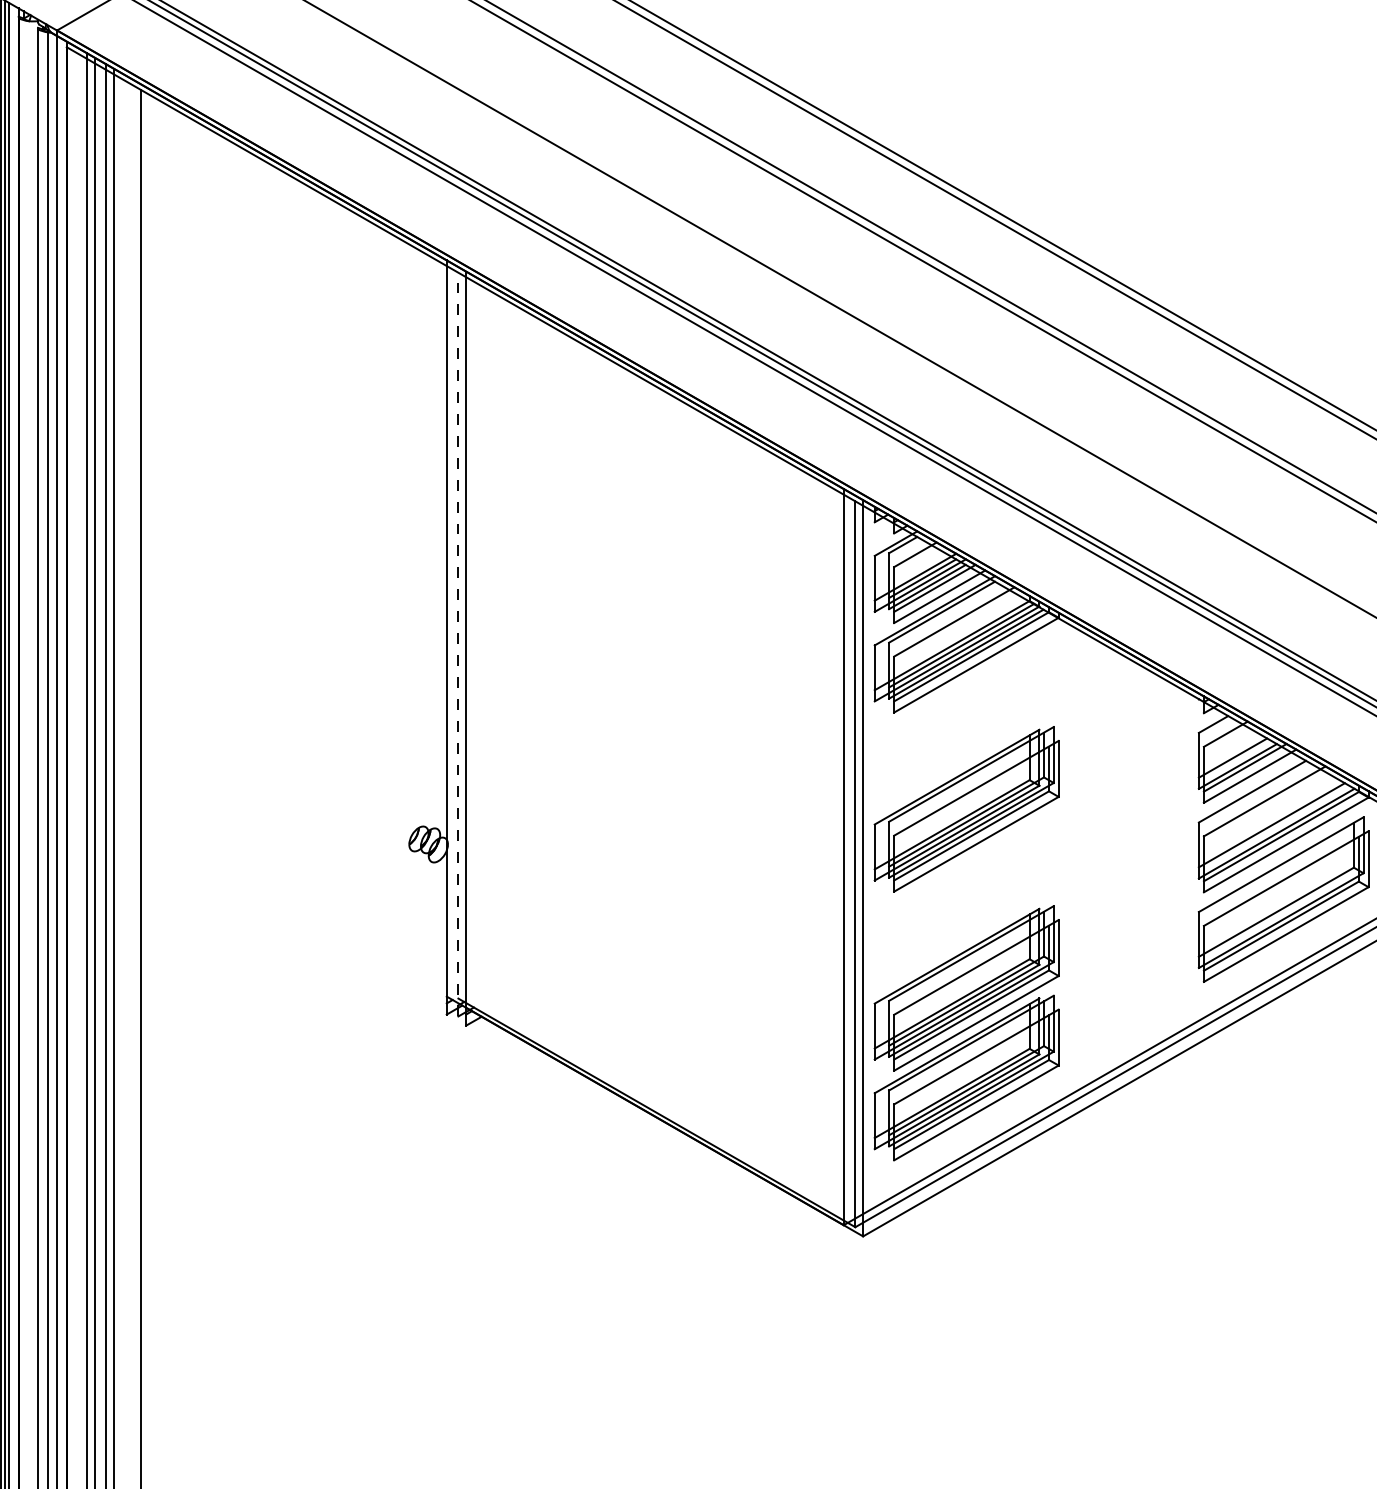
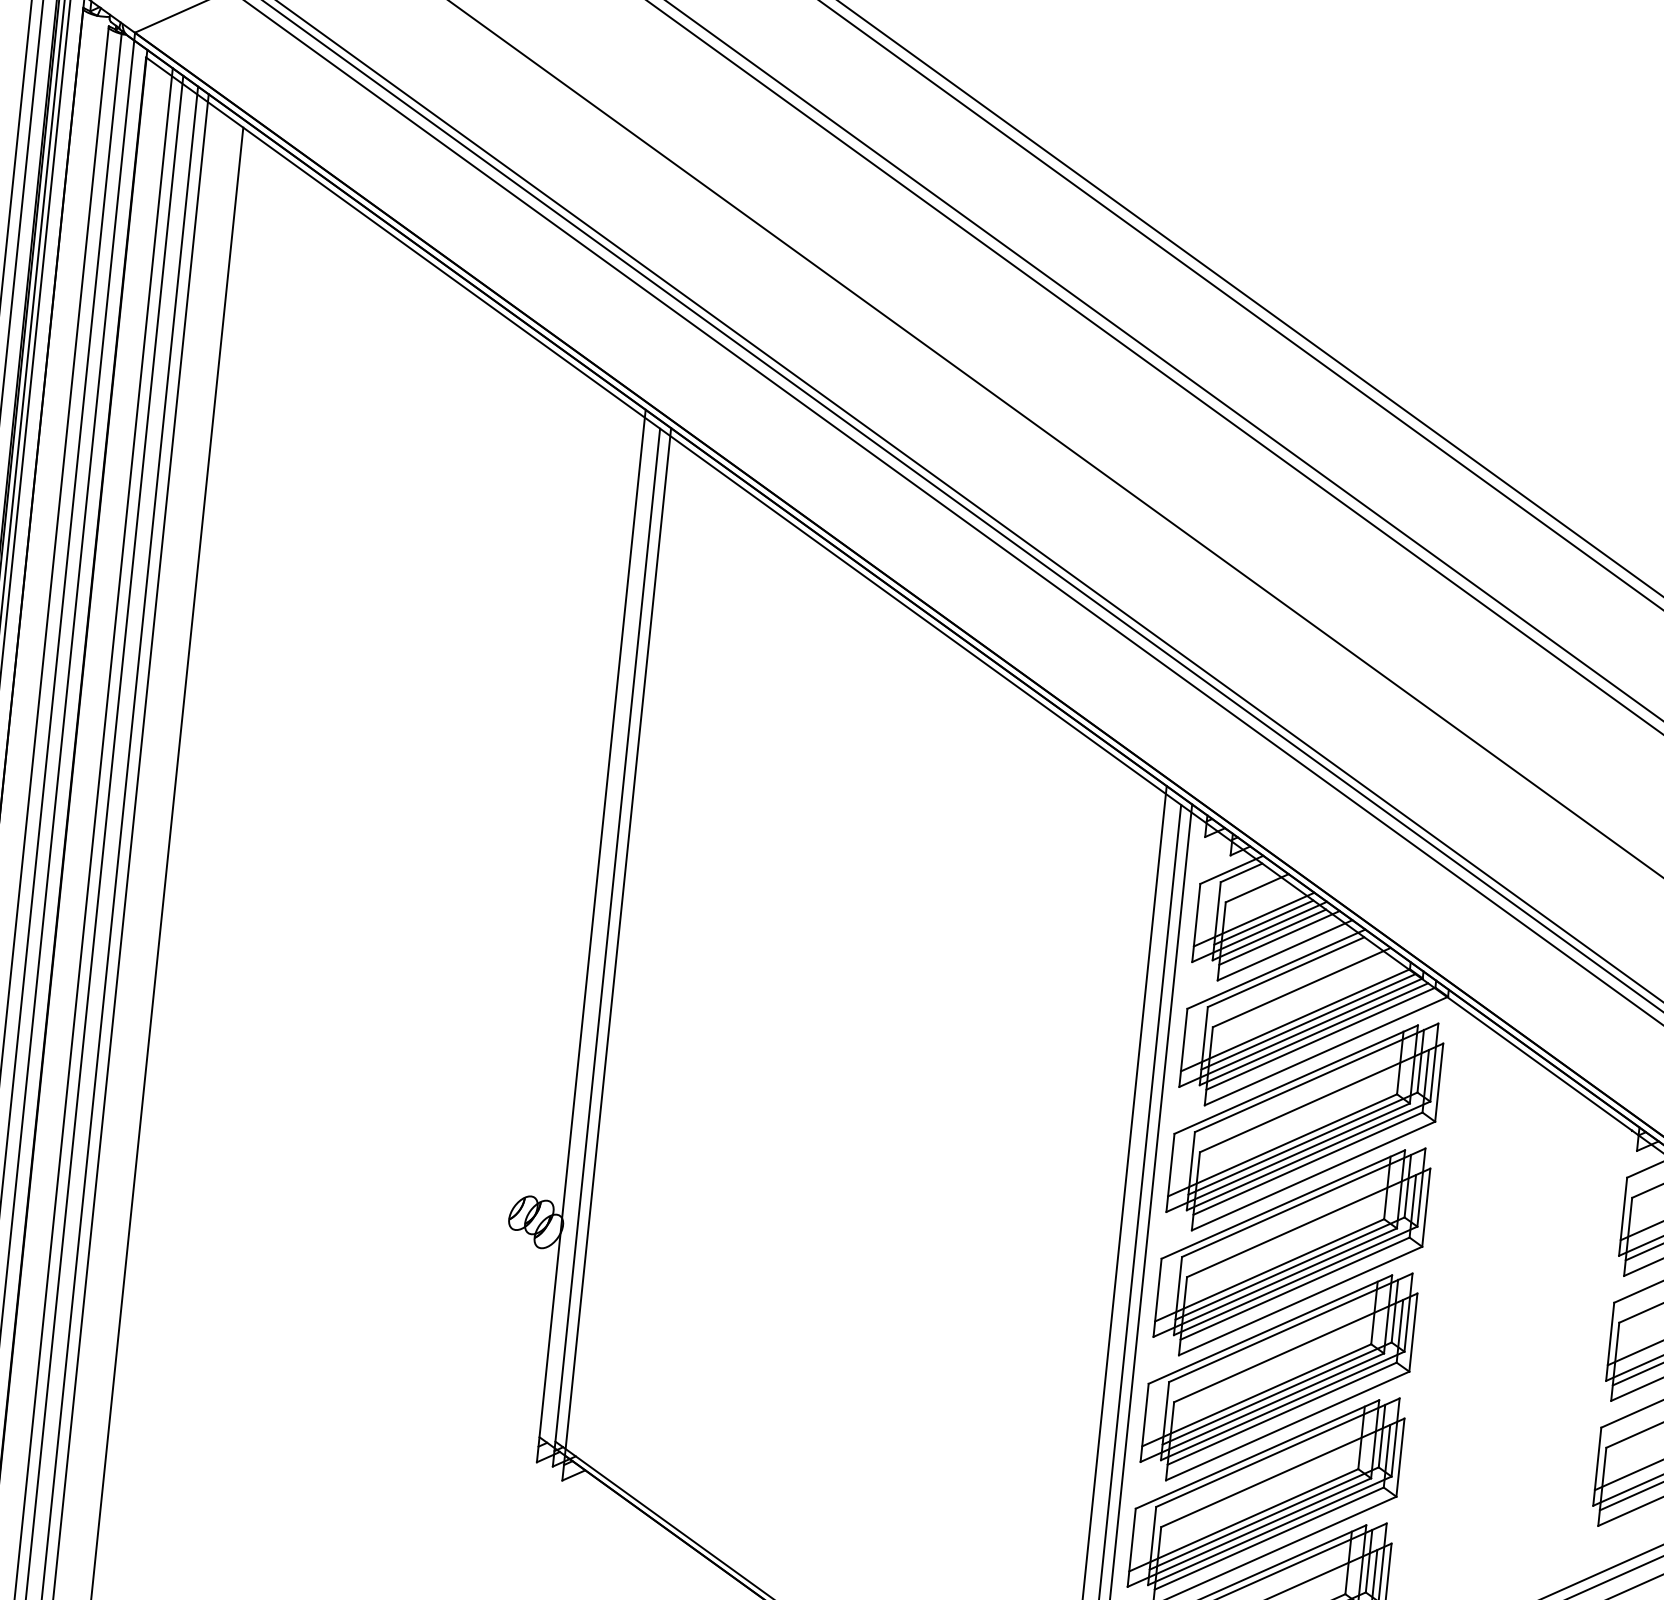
line: (458, 644) -> (606, 947), dashed -> solid
part: (966, 719) -> (1304, 1125), added
part: (966, 898) -> (1278, 1375), added

